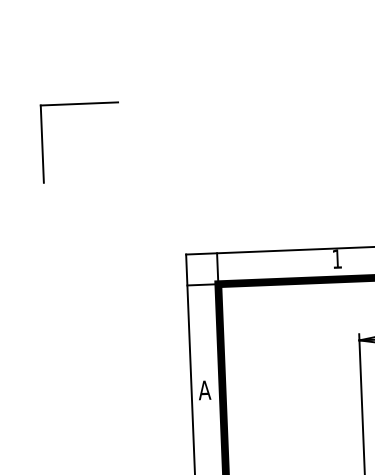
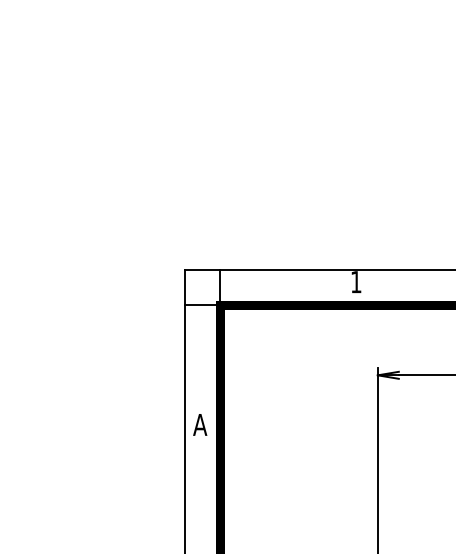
part: (78, 104) -> (70, 95), removed

